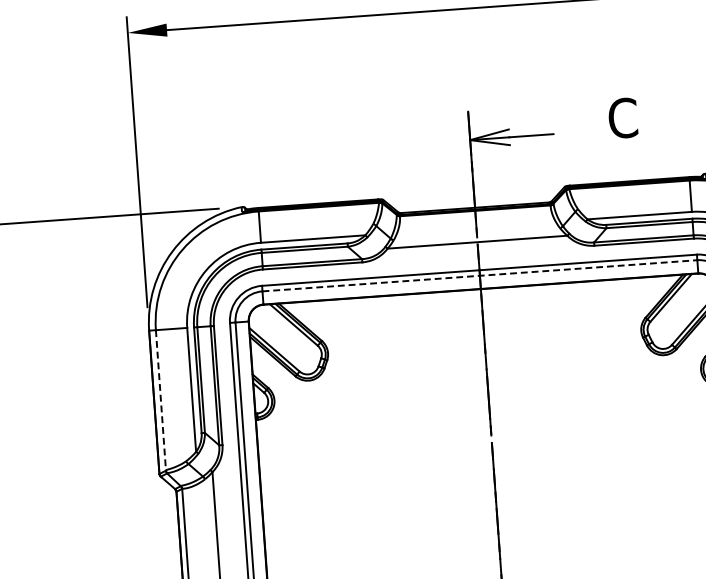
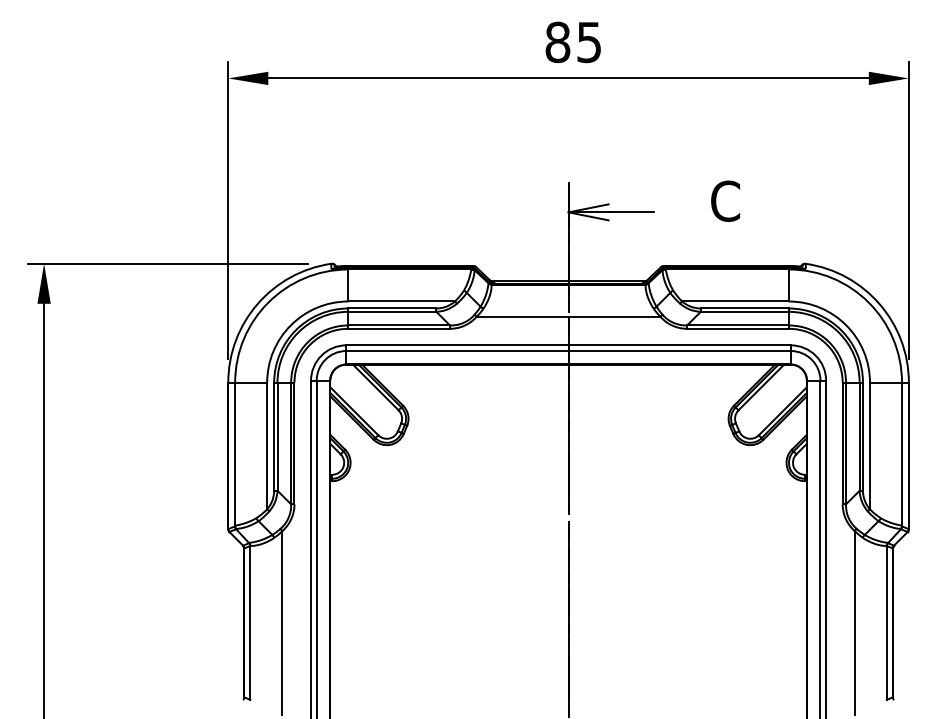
line: (480, 276) -> (569, 351), dashed -> solid
line: (161, 400) -> (235, 454), dashed -> solid

